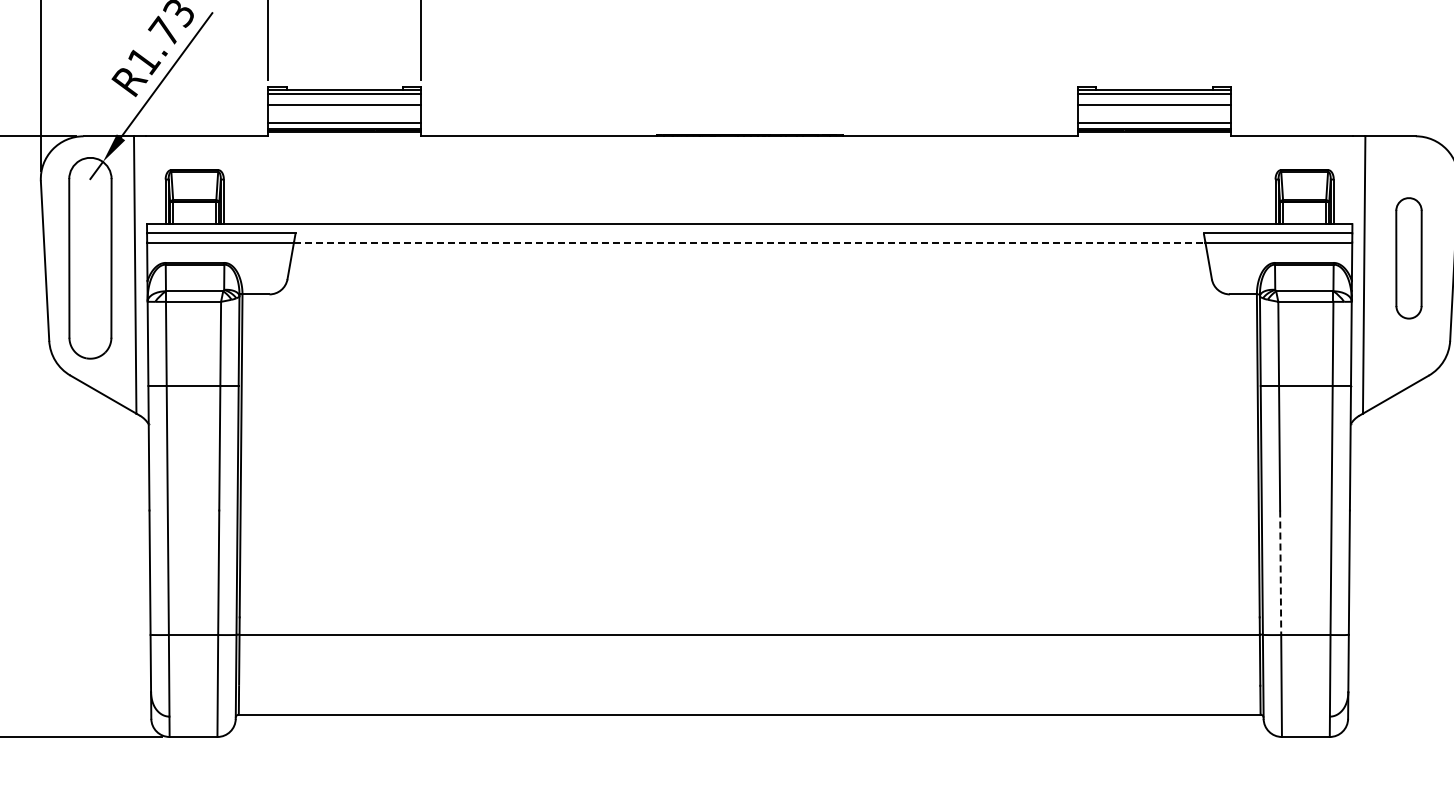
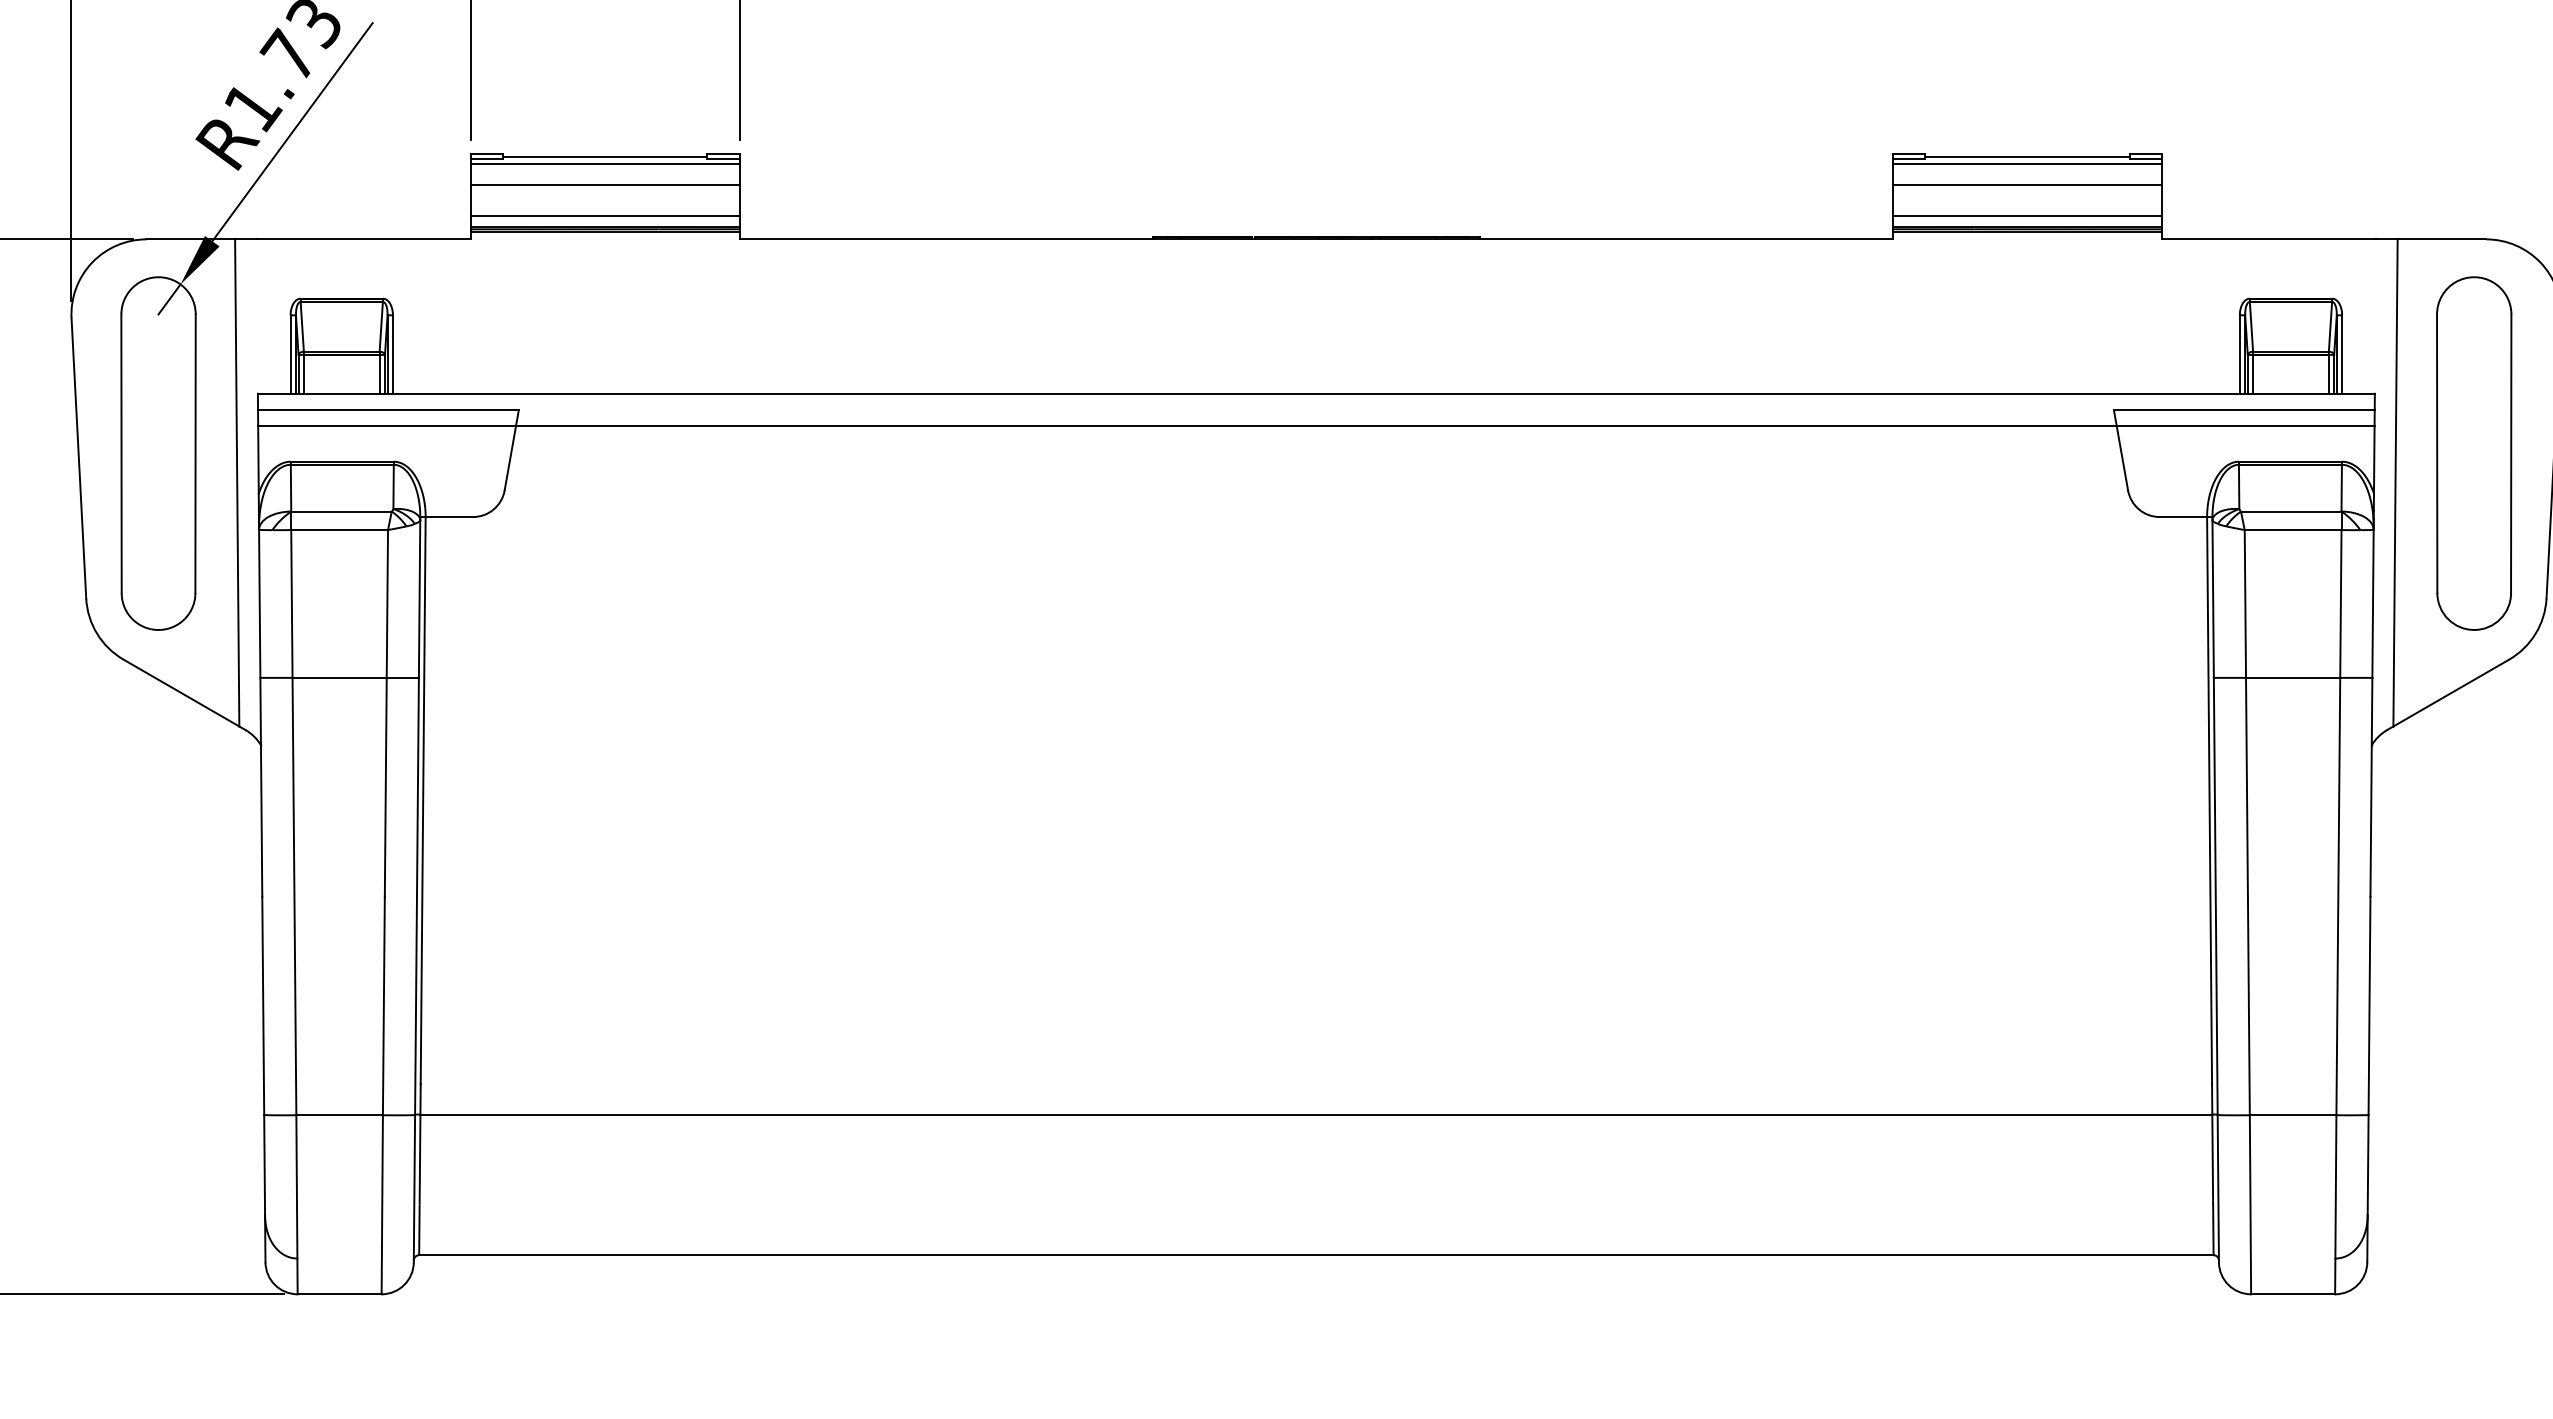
line: (749, 242) -> (1316, 425), dashed -> solid
part: (1408, 258) -> (2473, 453), size x1.67
line: (1280, 573) -> (2248, 1007), dashed -> solid

